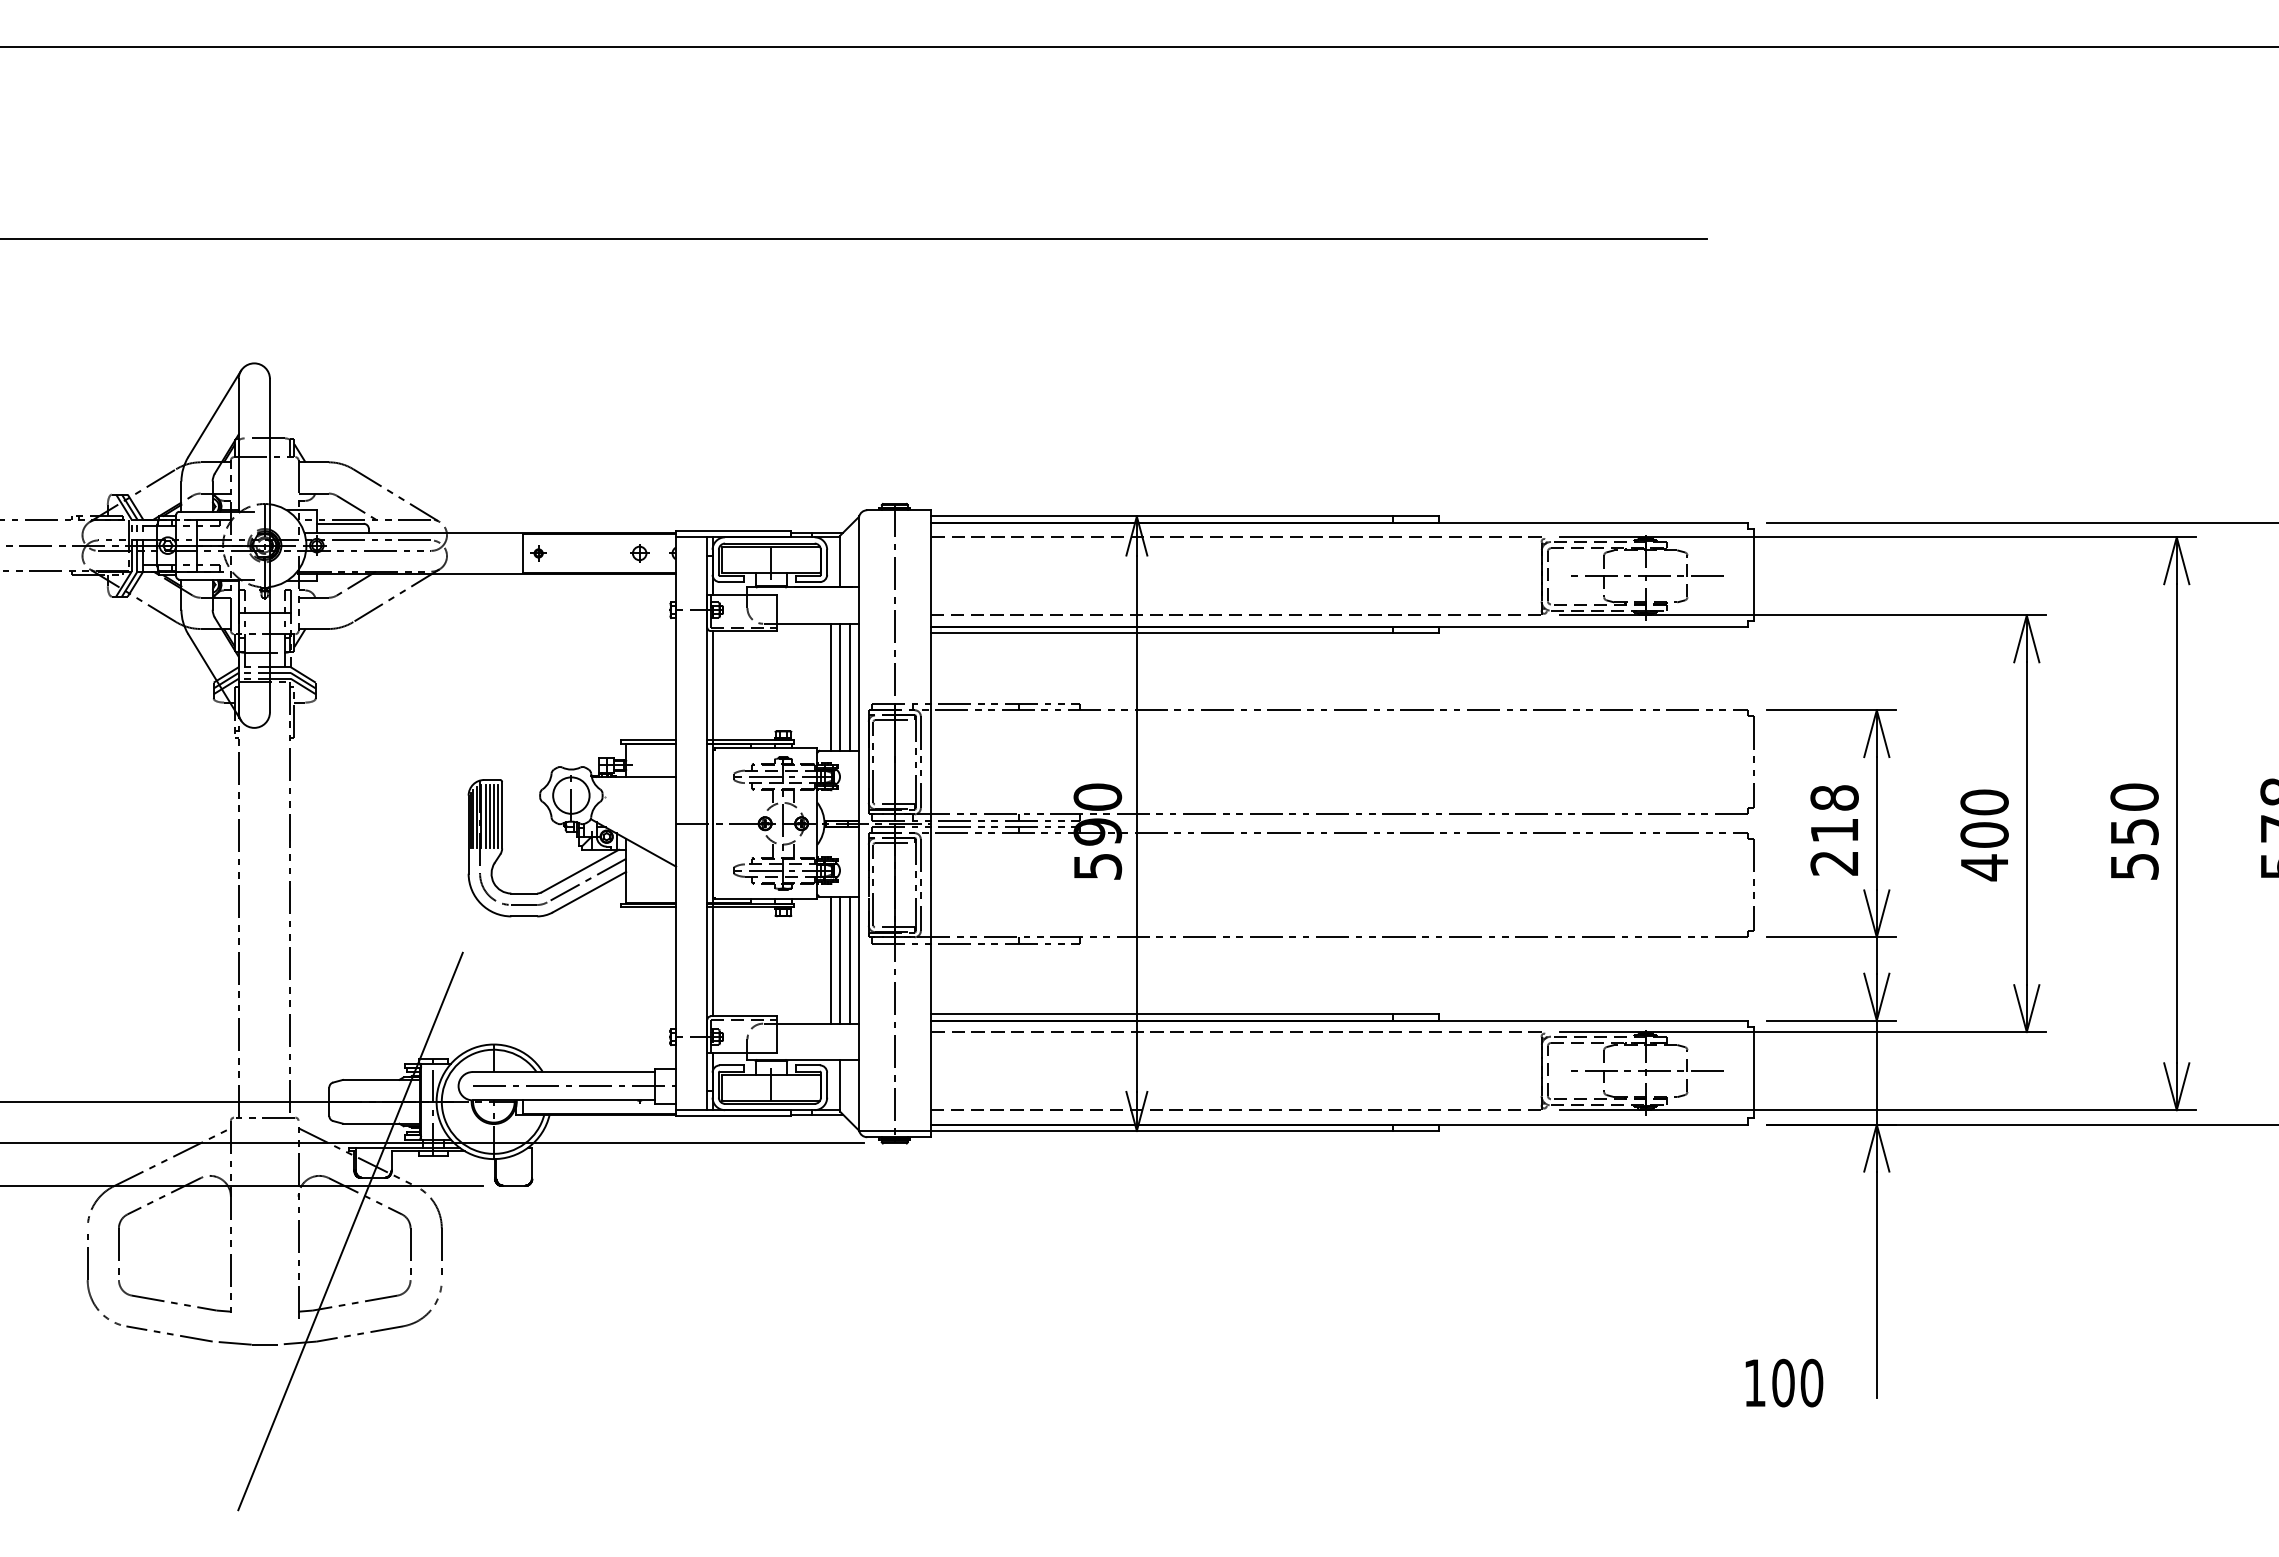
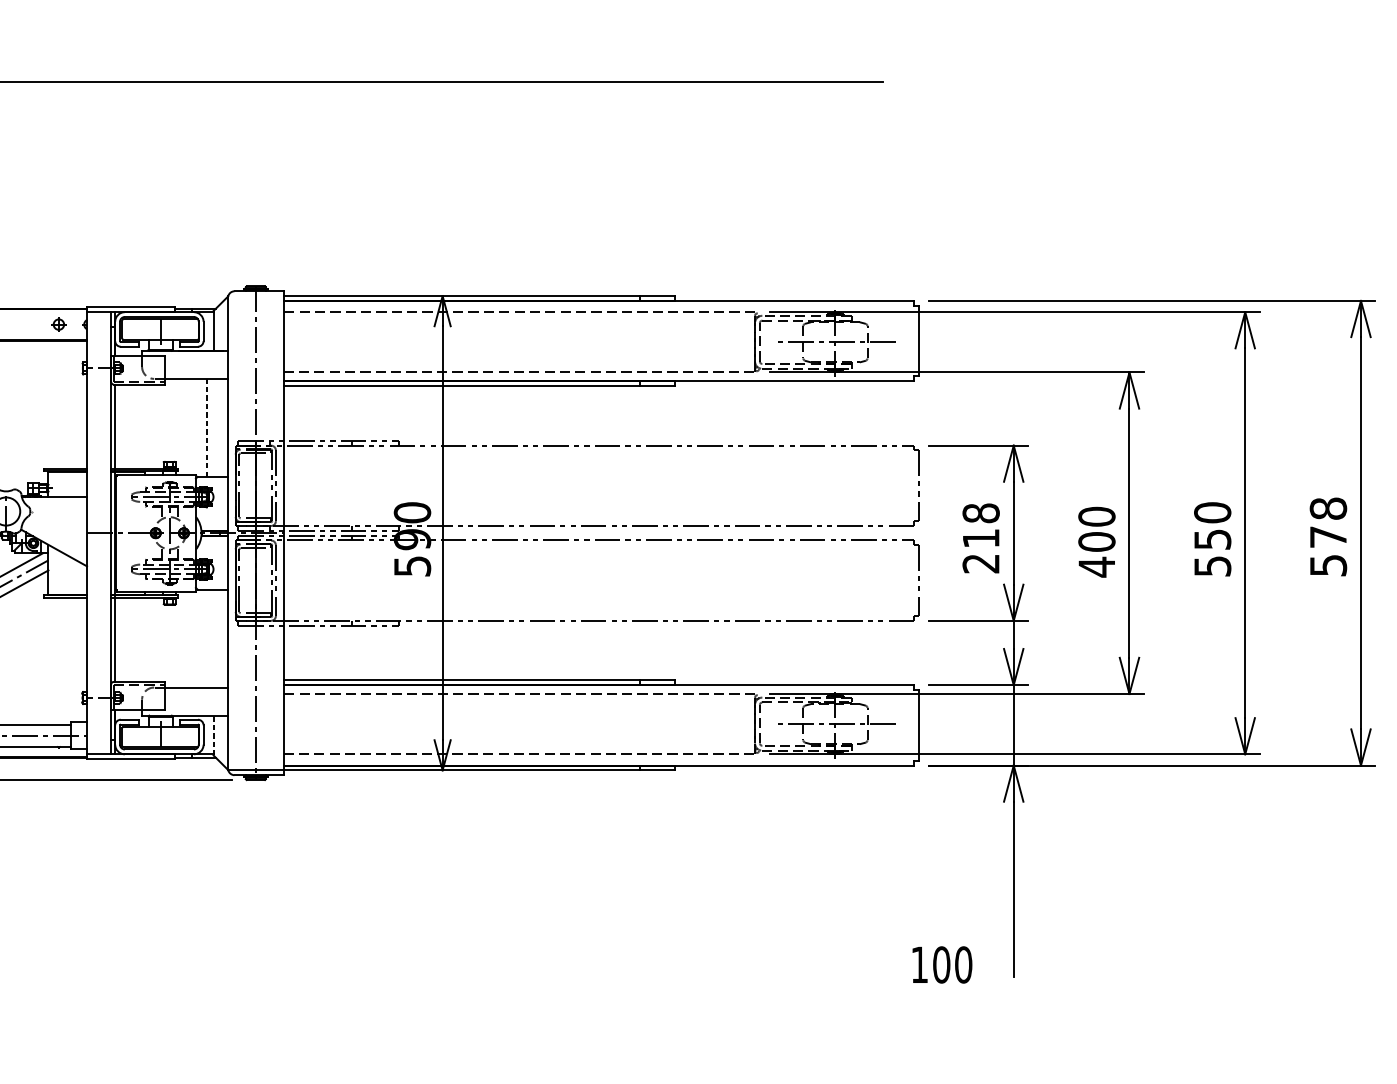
line: (840, 686) -> (213, 427), removed
line: (849, 686) -> (220, 427), removed
line: (831, 687) -> (206, 428), solid -> dashed
line: (831, 959) -> (206, 638), removed
line: (840, 959) -> (213, 638), removed
line: (849, 959) -> (220, 638), removed
line: (840, 1085) -> (213, 735), solid -> dashed

